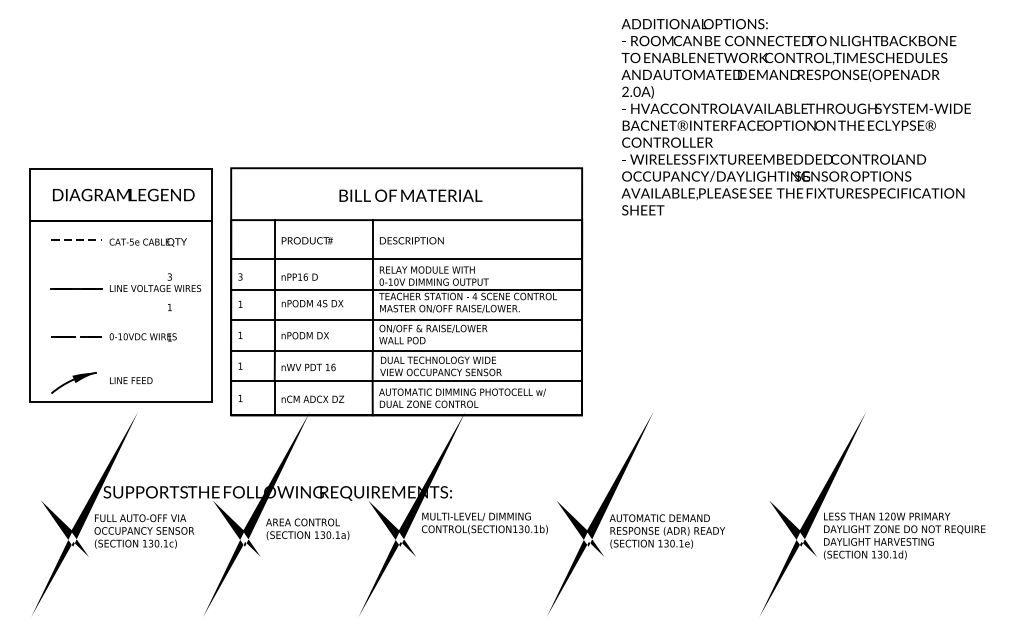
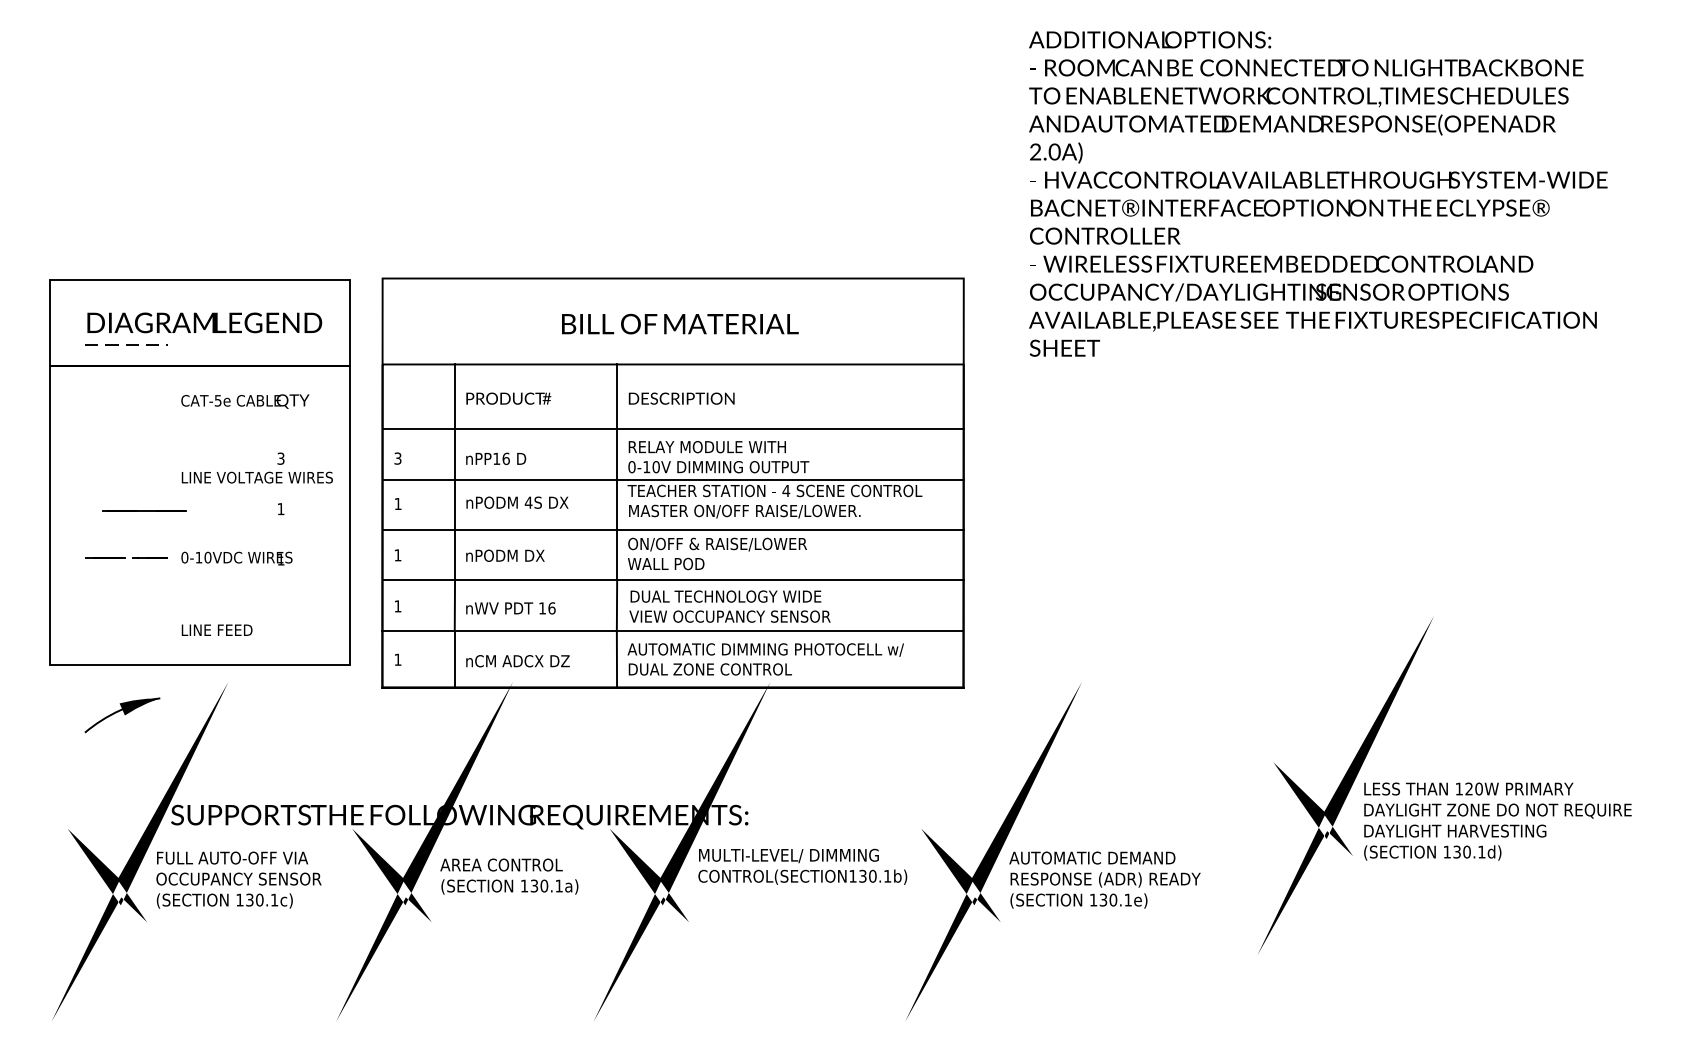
line: (76, 239) -> (126, 343), moved
line: (76, 288) -> (144, 510), moved
part: (73, 382) -> (121, 714), moved
text: (872, 514) -> (1444, 785), moved

